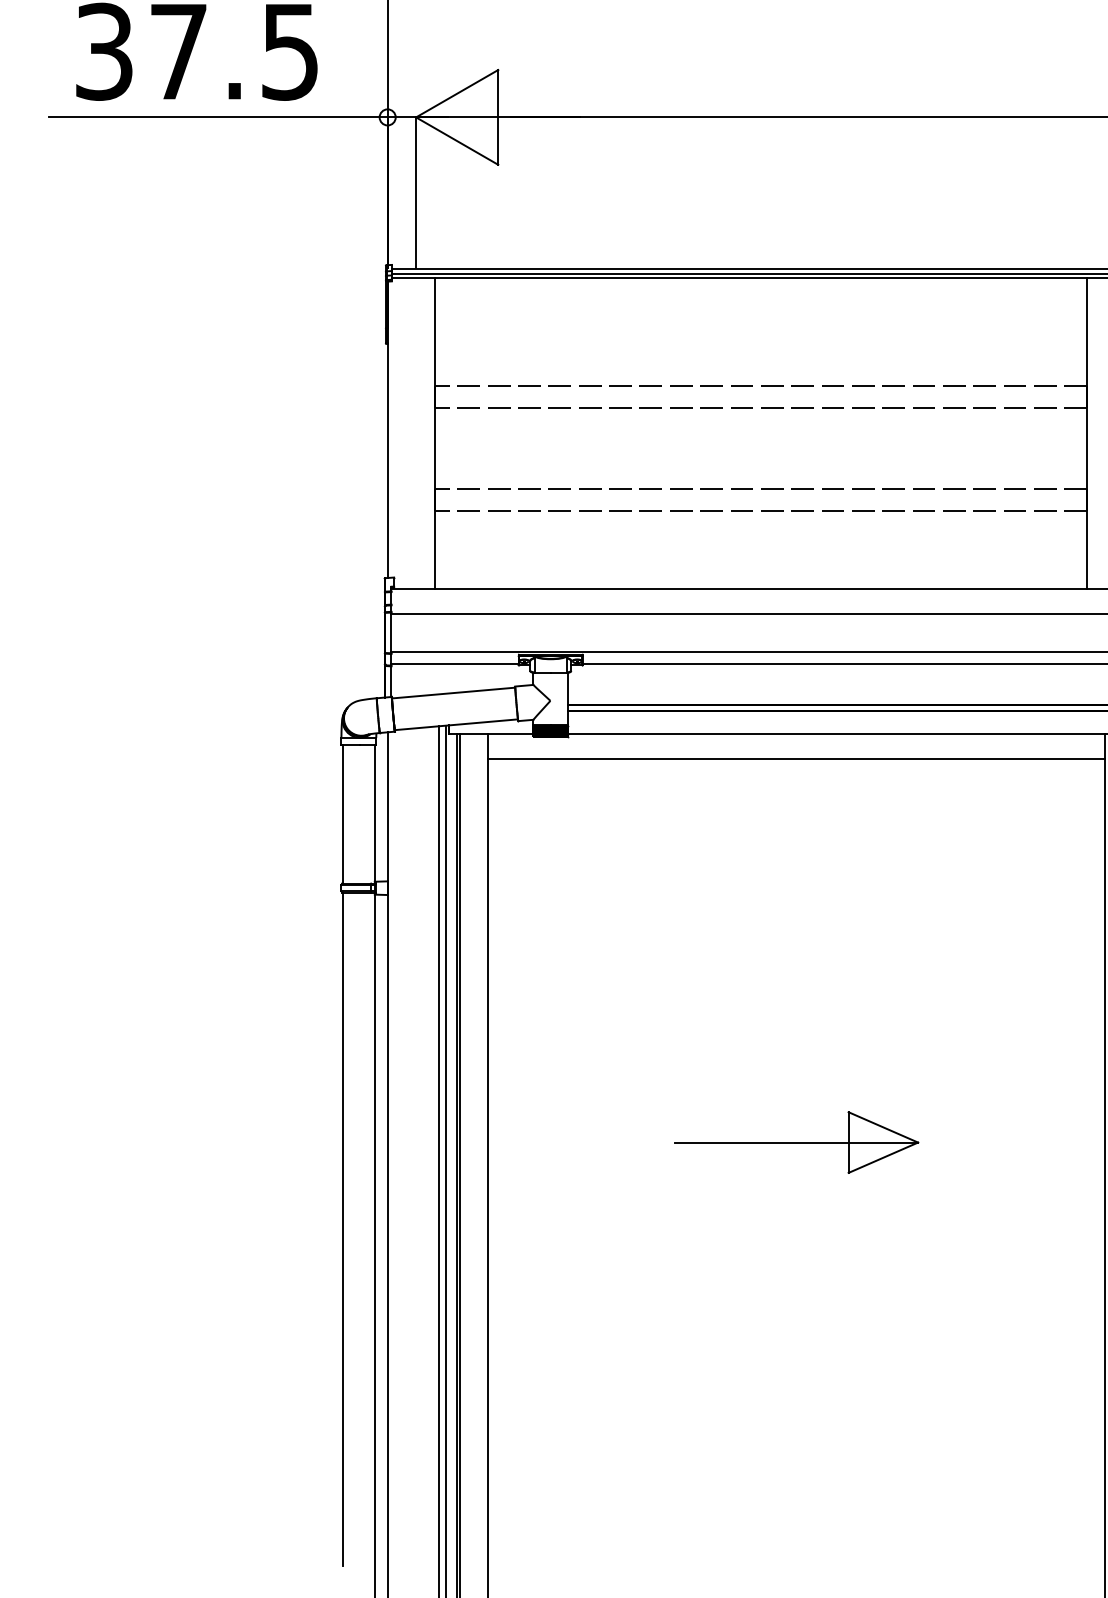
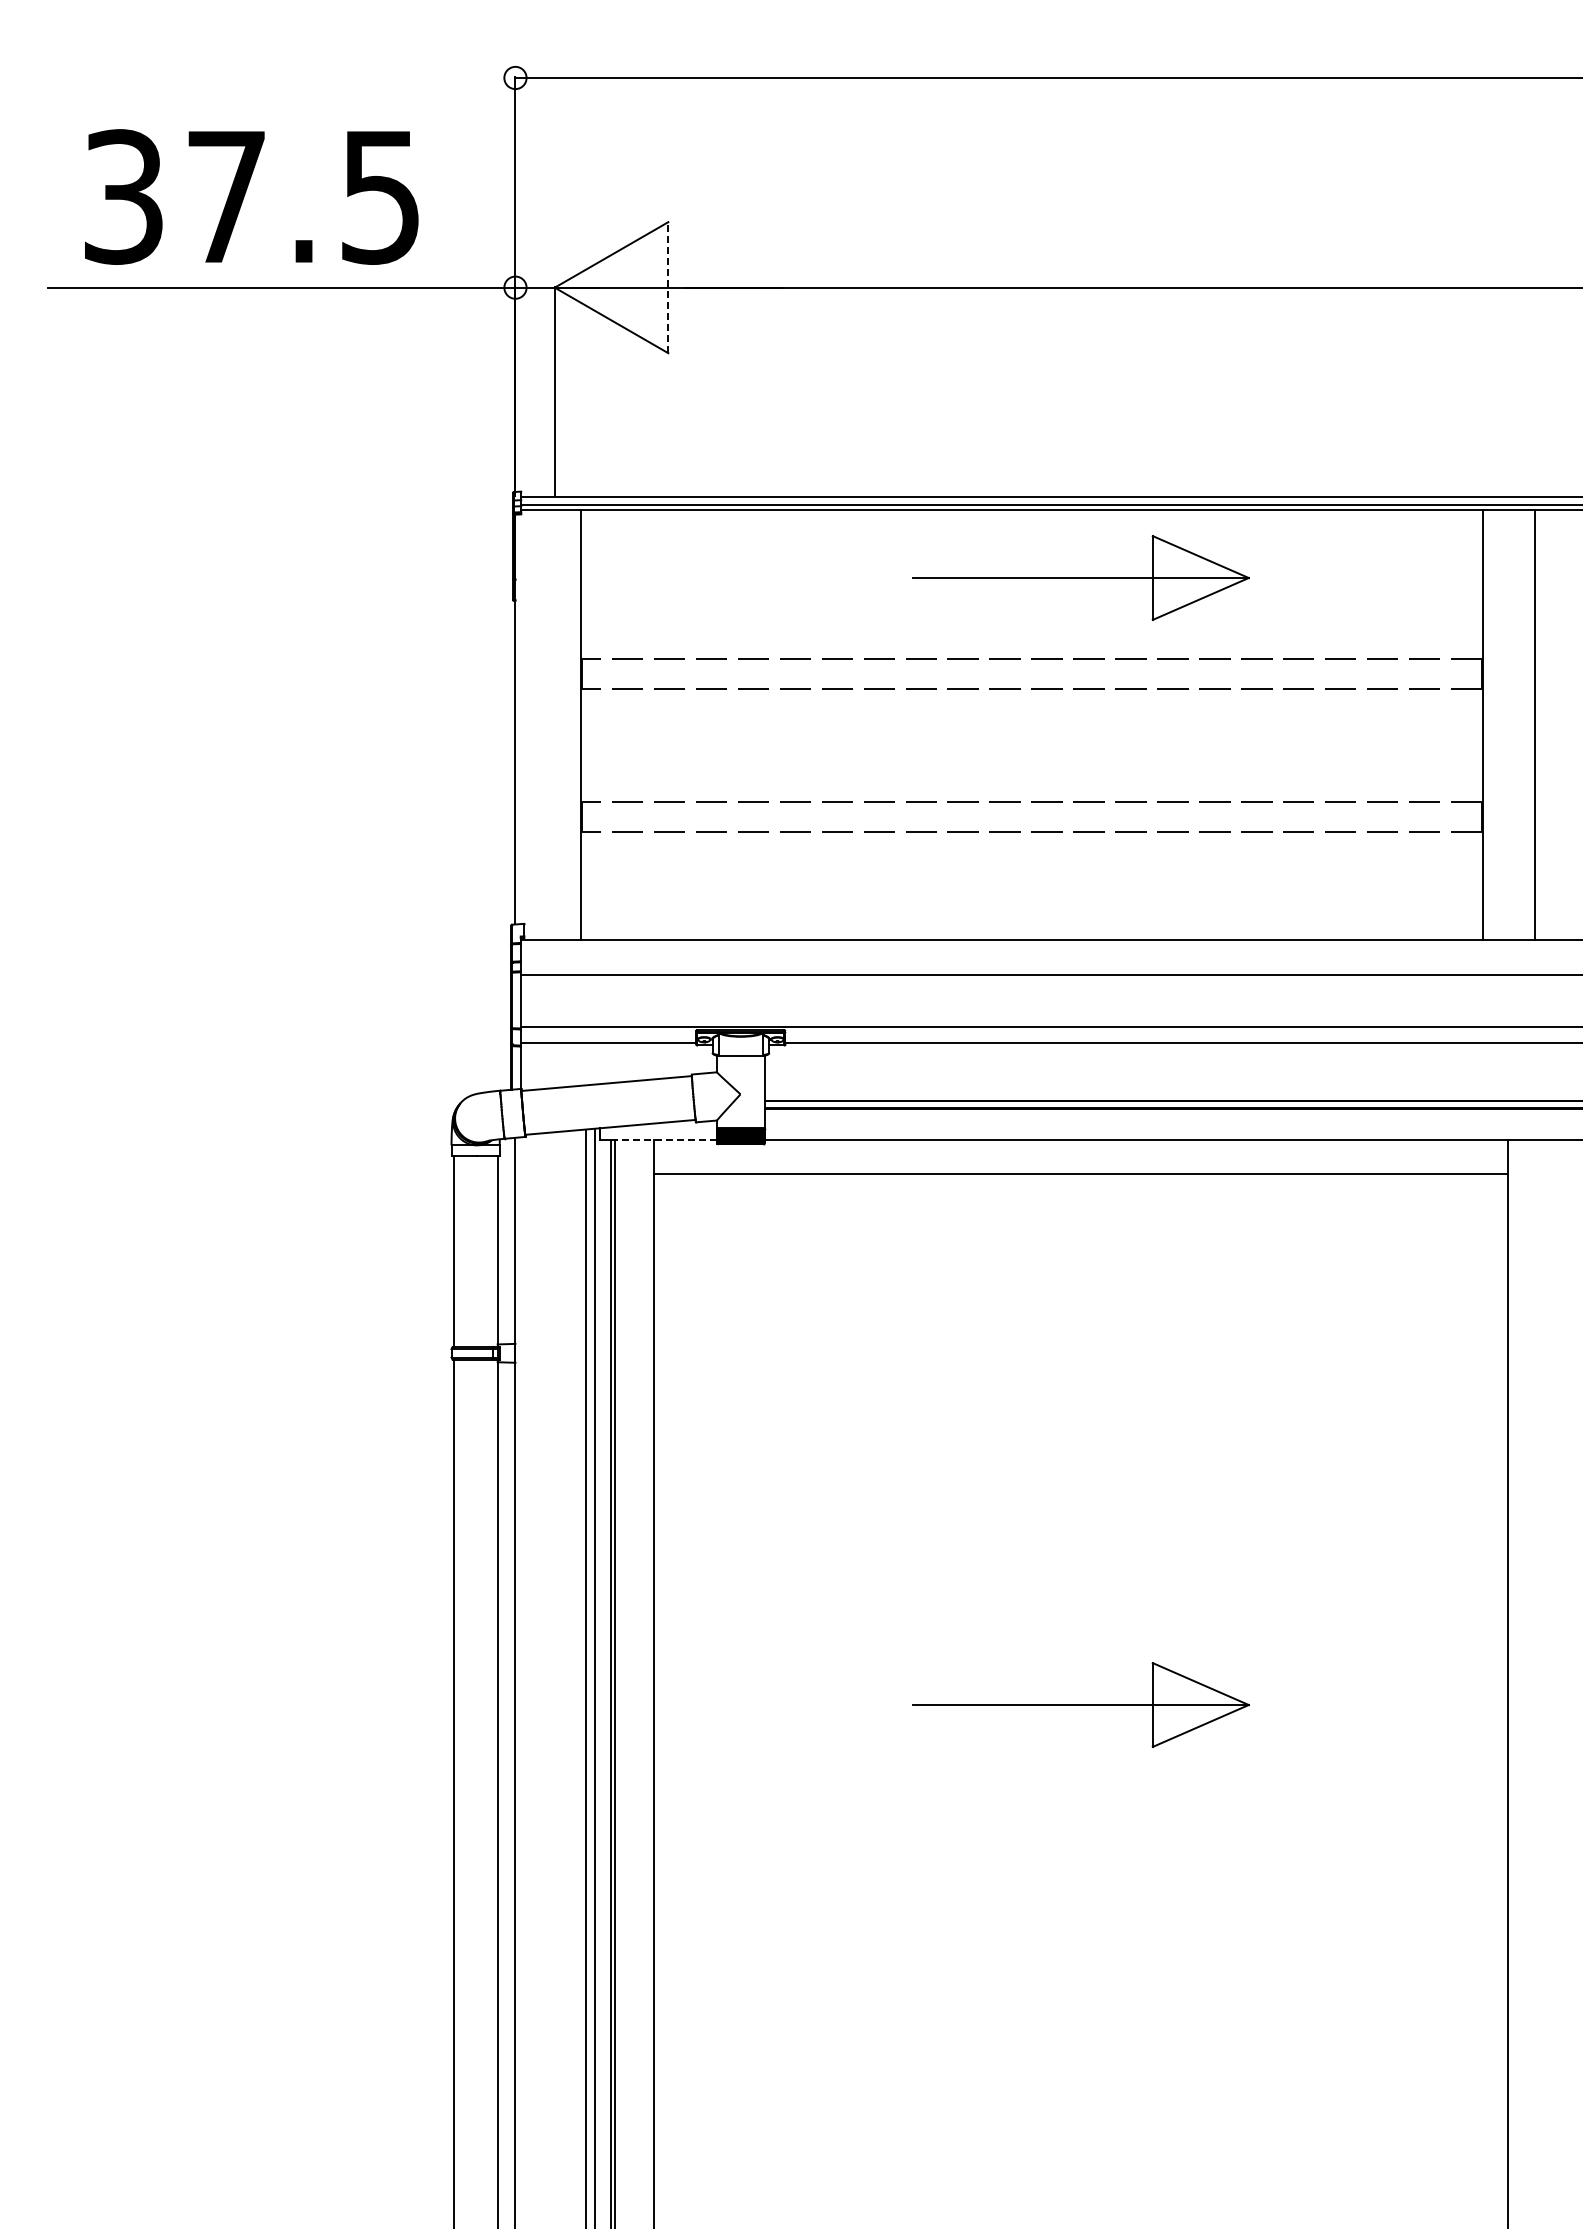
line: (498, 117) -> (668, 287), solid -> dashed
part: (796, 327) -> (1080, 577), added
line: (495, 734) -> (664, 1140), solid -> dashed

